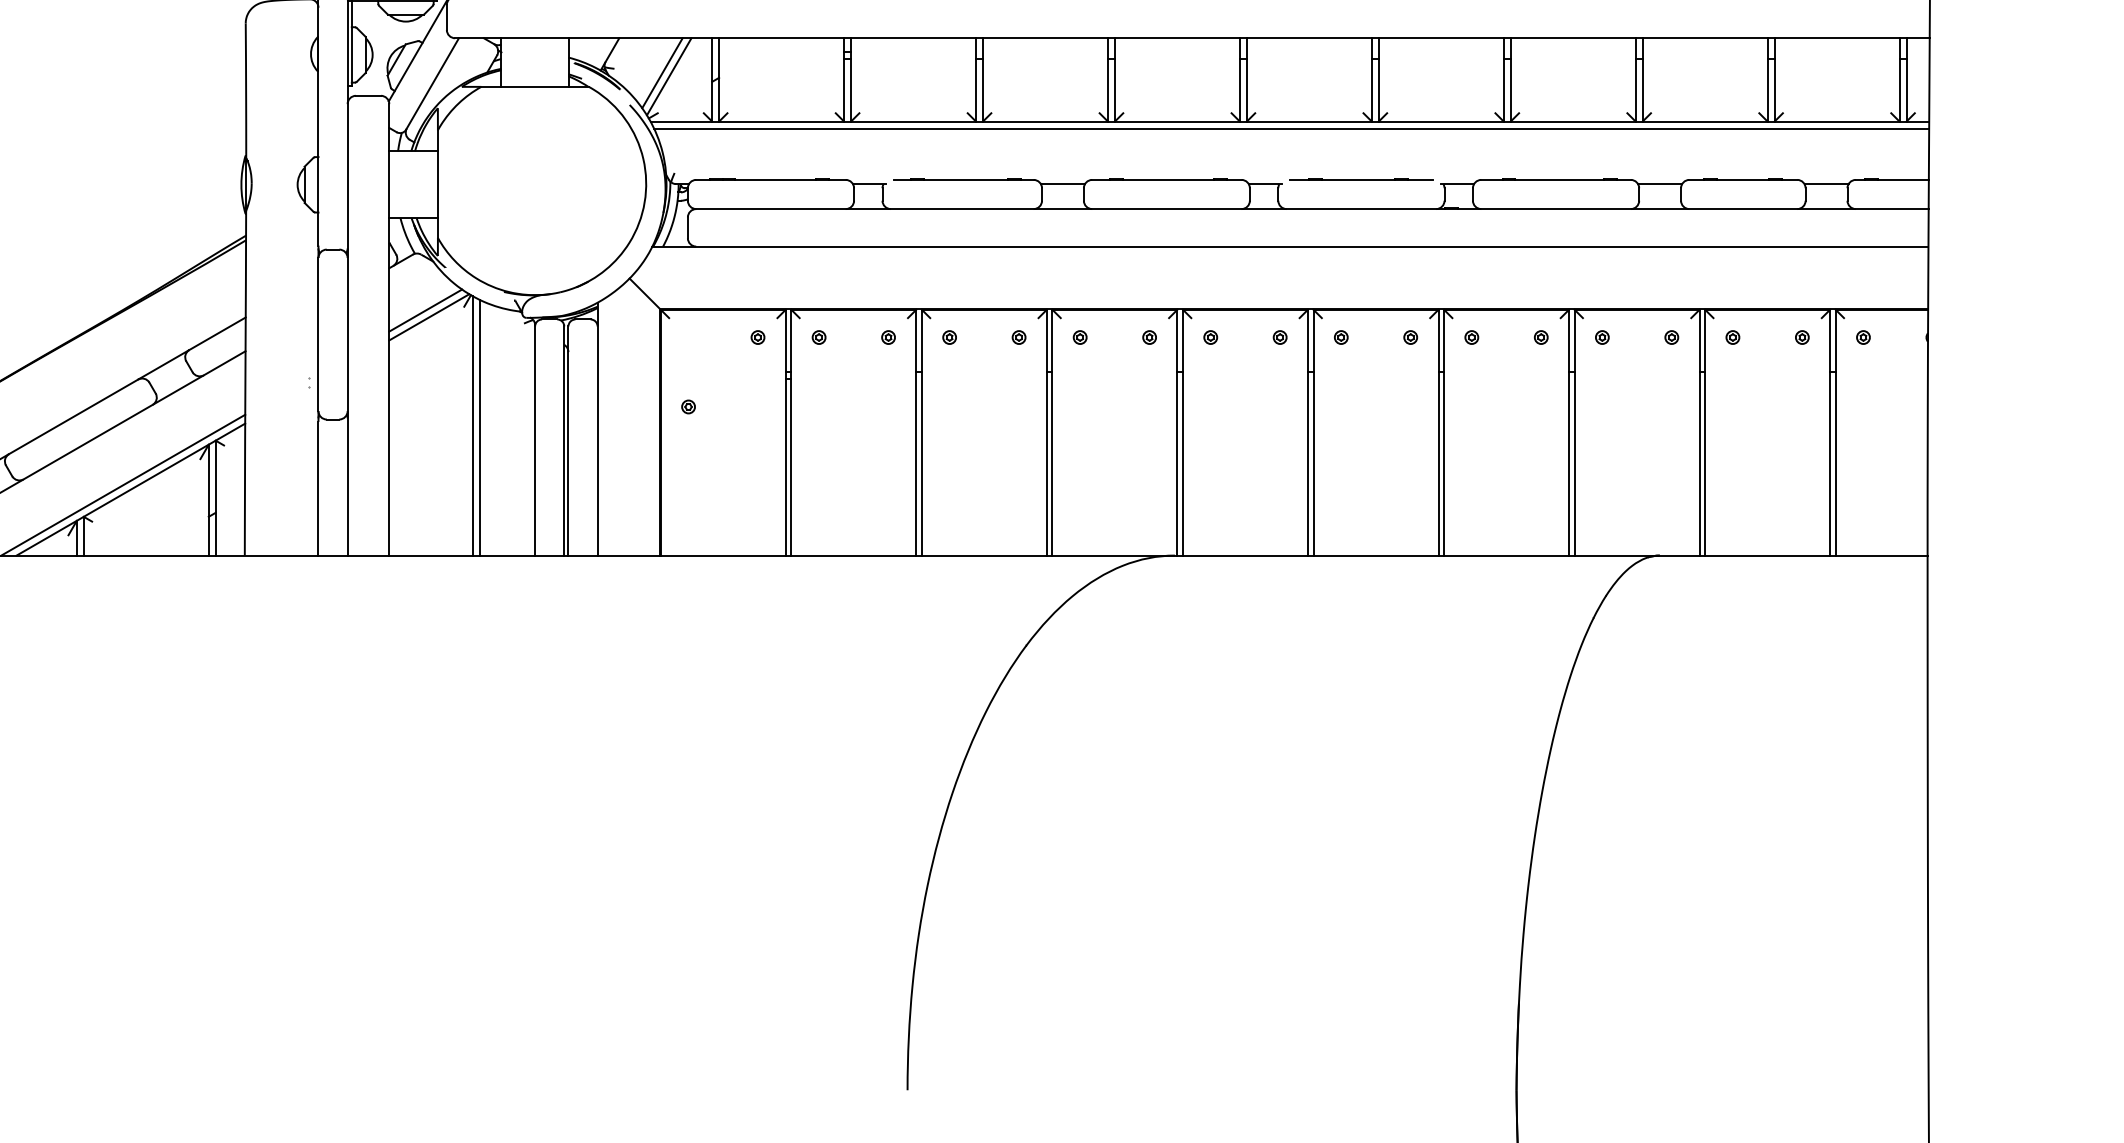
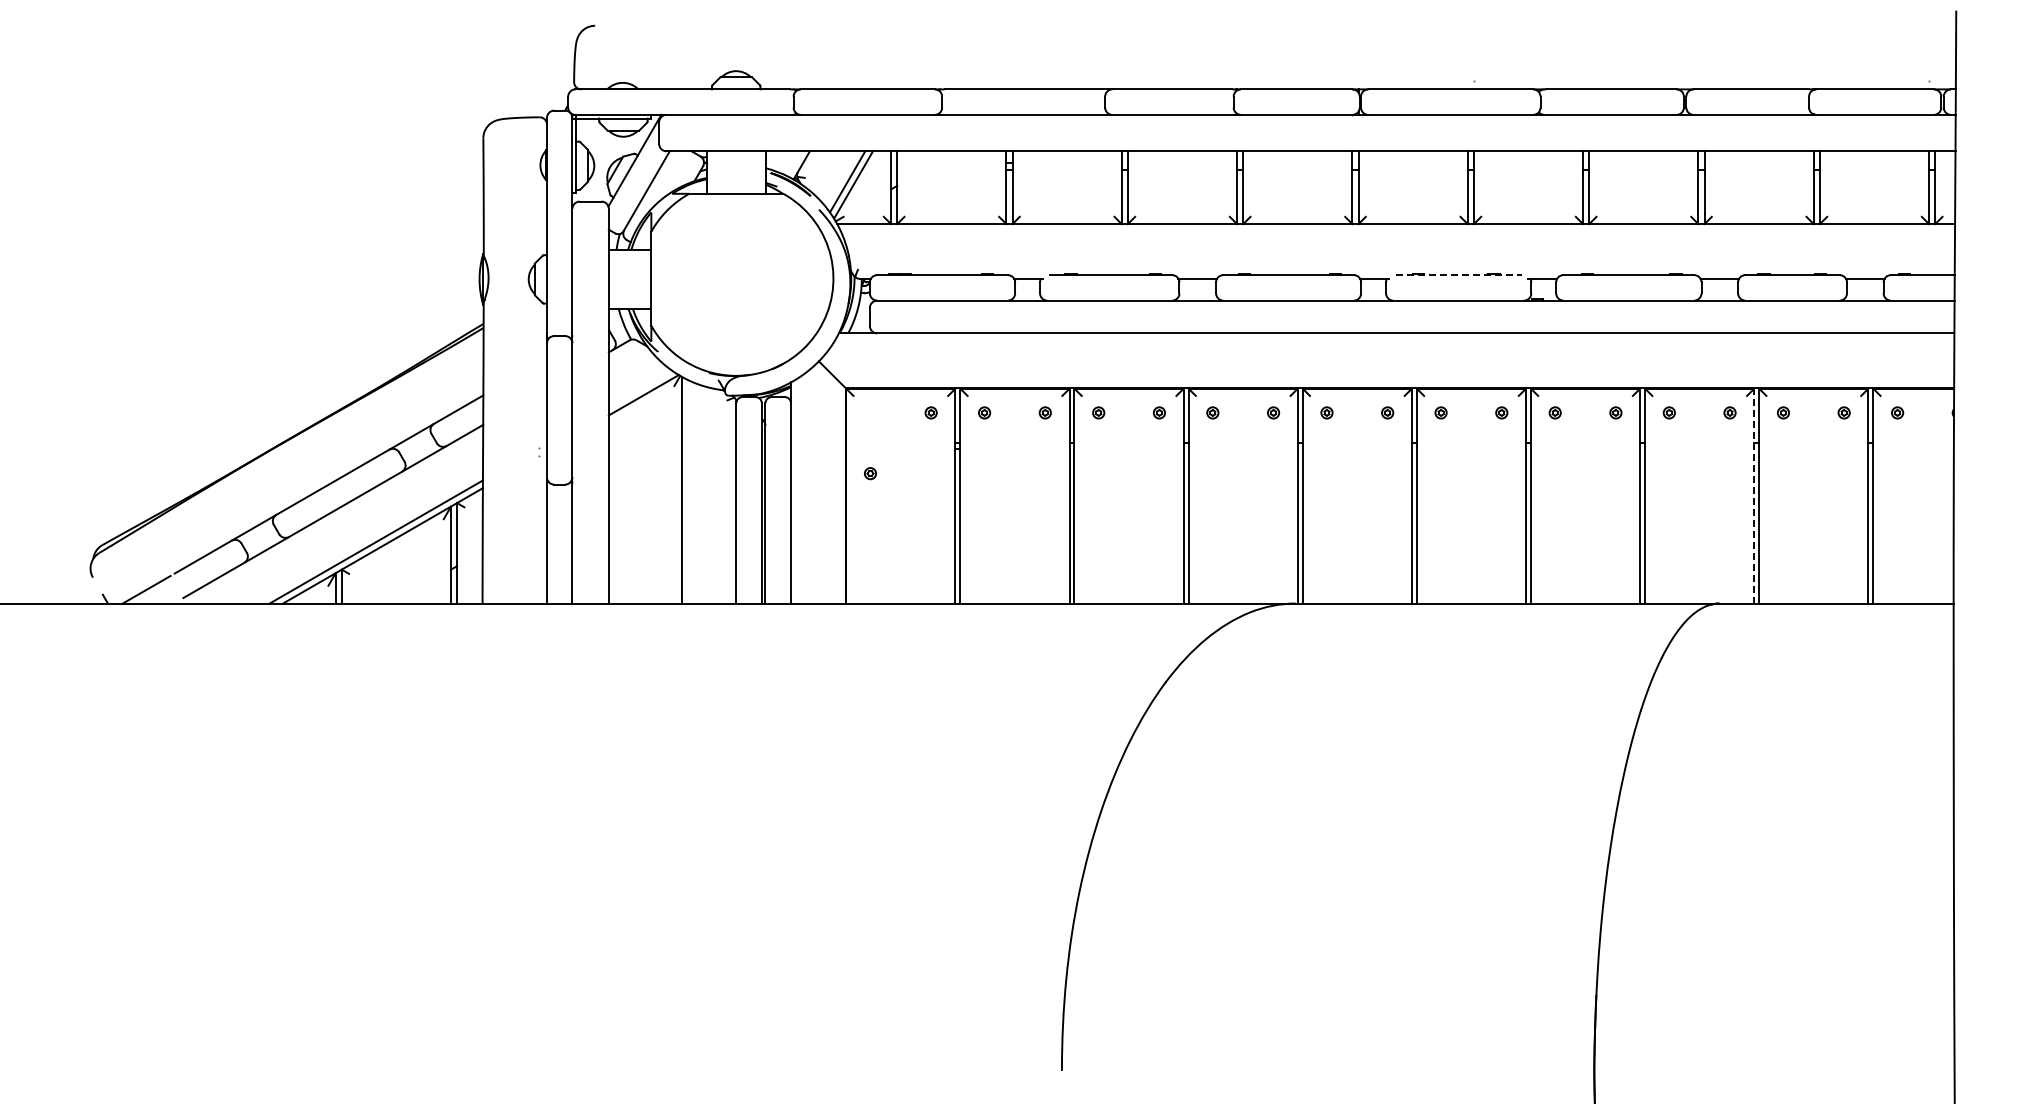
line: (1291, 128) -> (1397, 230), removed
line: (1361, 180) -> (1458, 275), solid -> dashed
line: (425, 310) -> (640, 389), removed
line: (480, 427) -> (688, 491), removed
line: (1699, 431) -> (1754, 495), solid -> dashed

